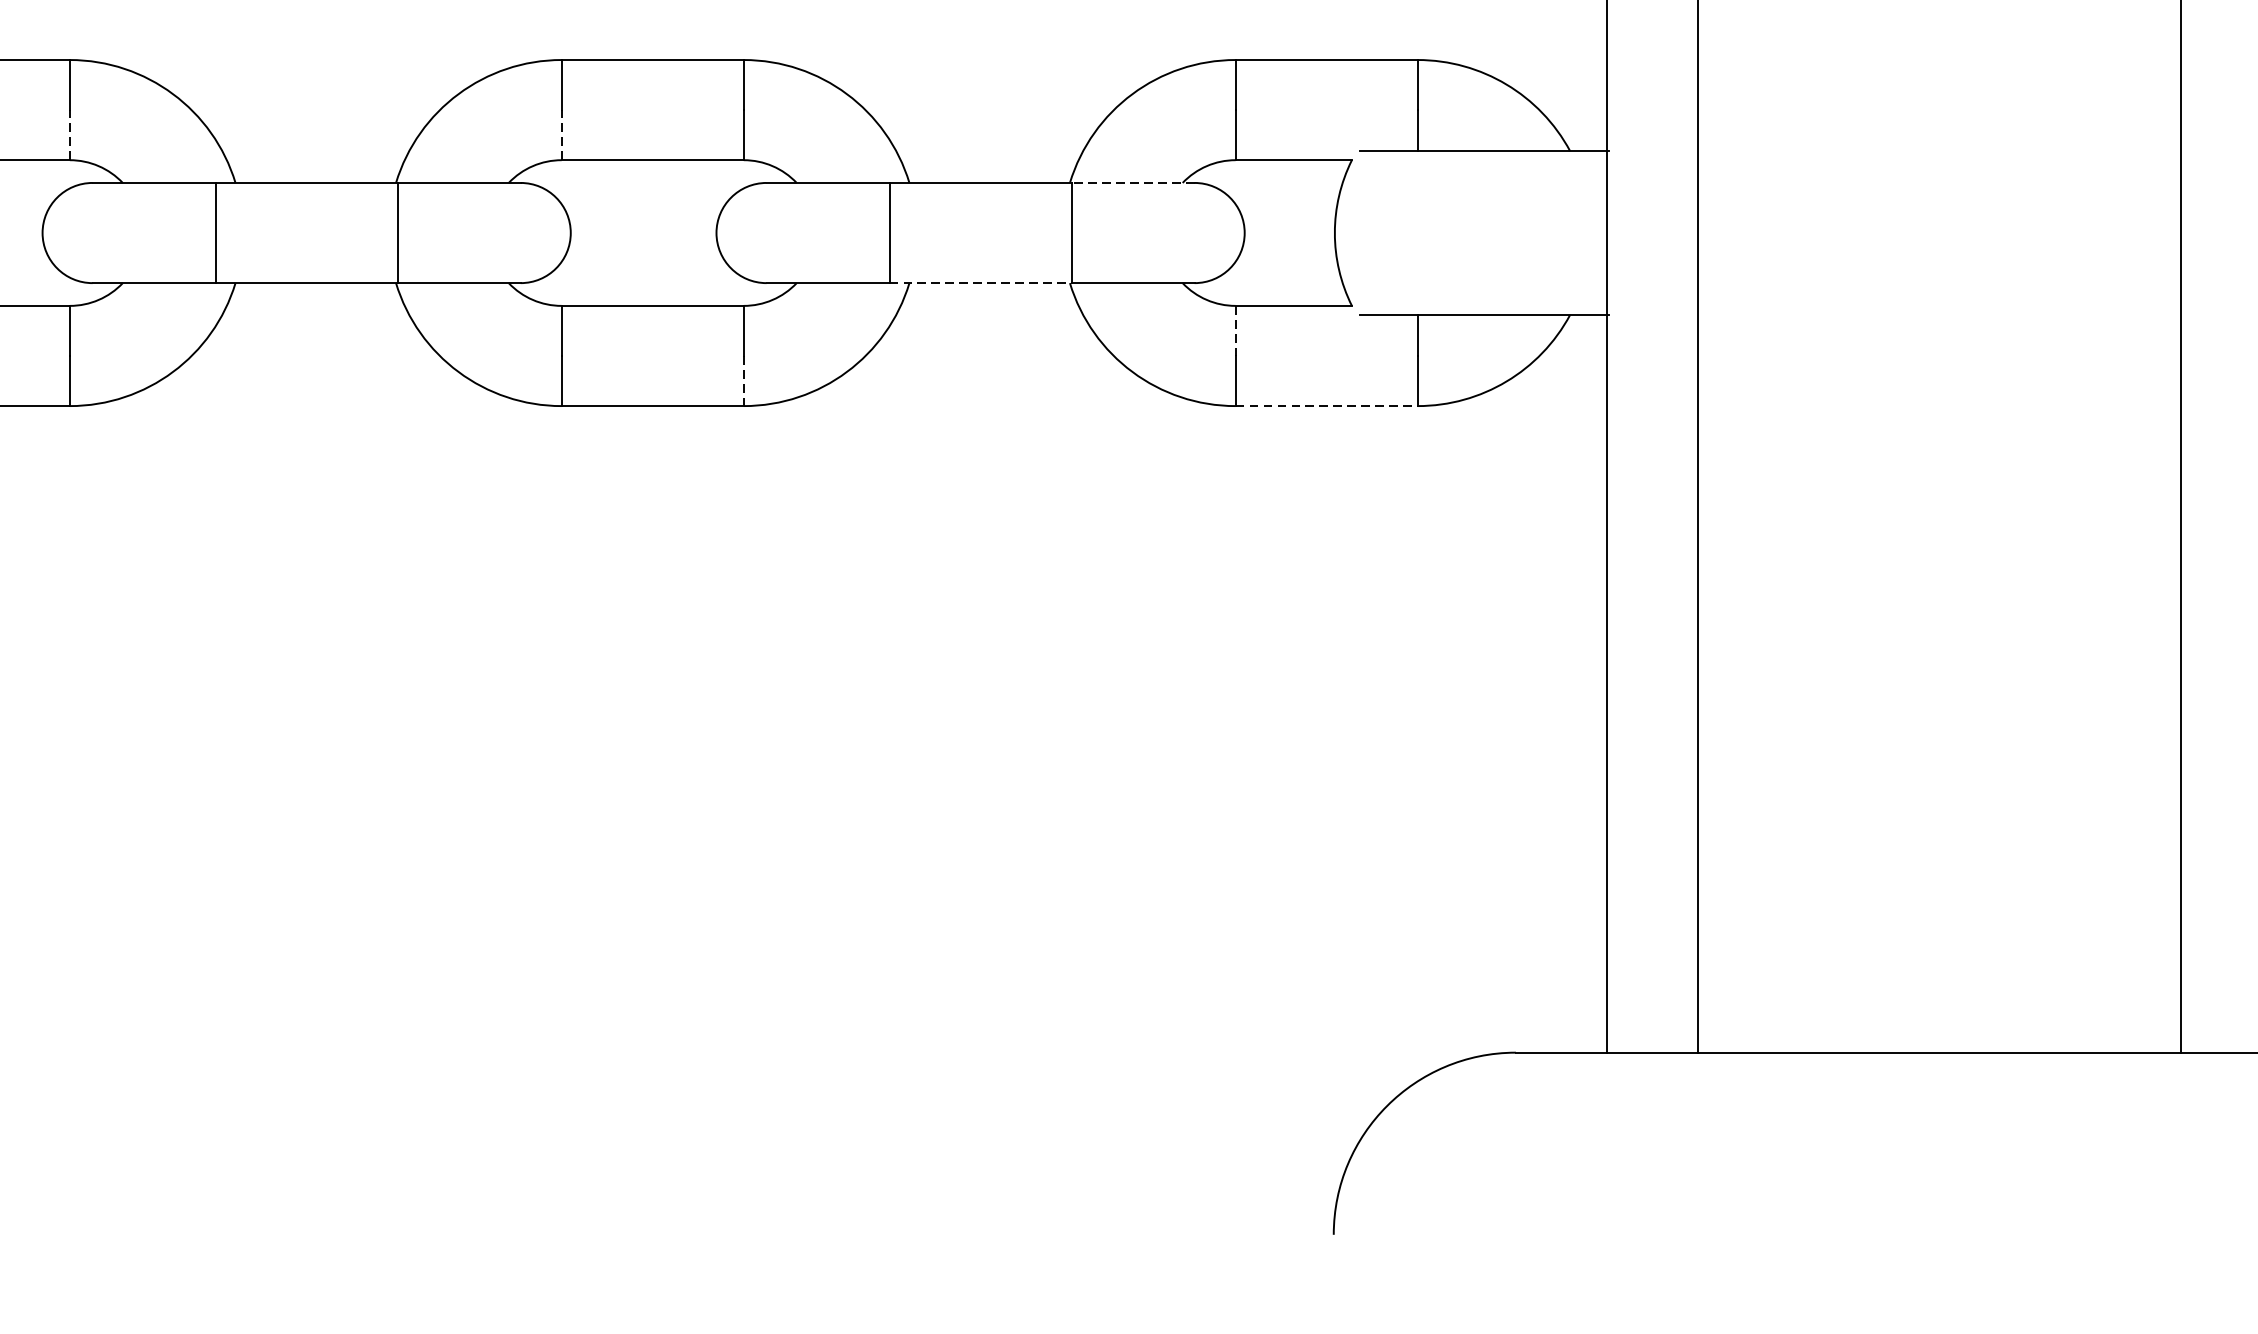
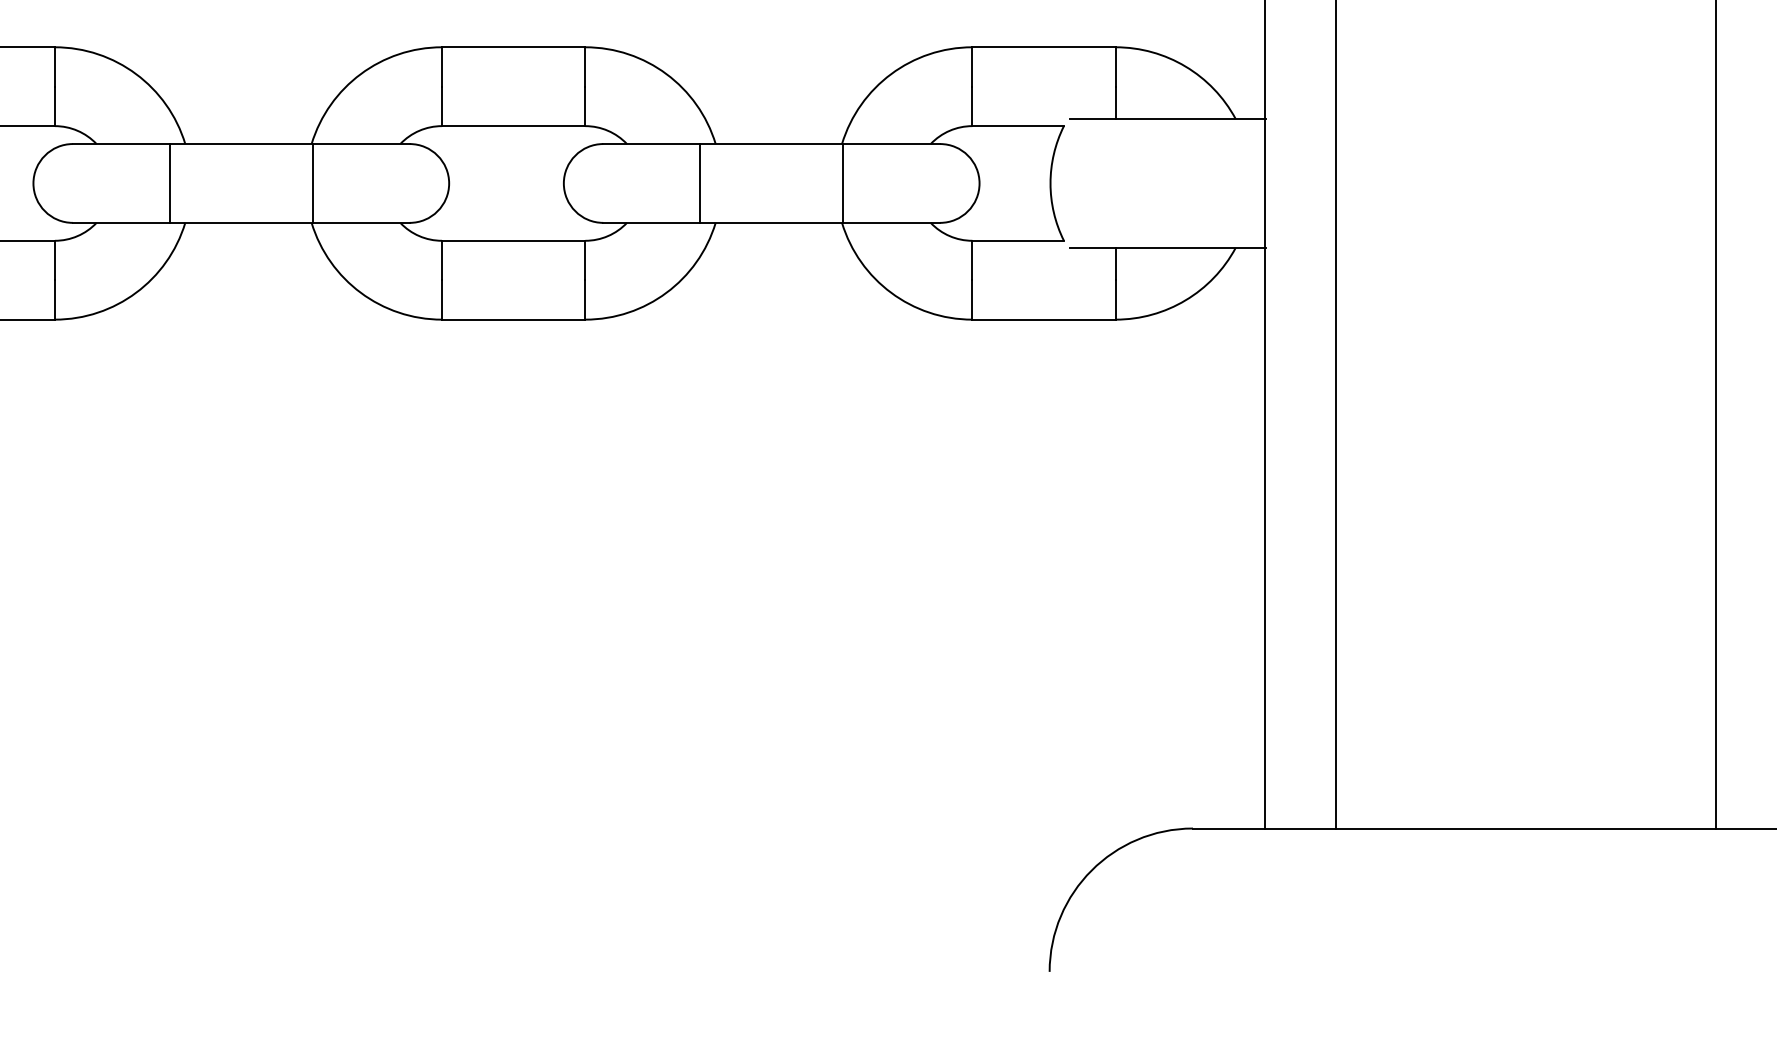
line: (69, 135) -> (54, 106), dashed -> solid
line: (562, 135) -> (442, 106), dashed -> solid
line: (1132, 183) -> (891, 144), dashed -> solid
line: (980, 282) -> (771, 222), dashed -> solid
line: (1235, 330) -> (972, 260), dashed -> solid
line: (744, 380) -> (585, 299), dashed -> solid
line: (1327, 405) -> (1044, 319), dashed -> solid

